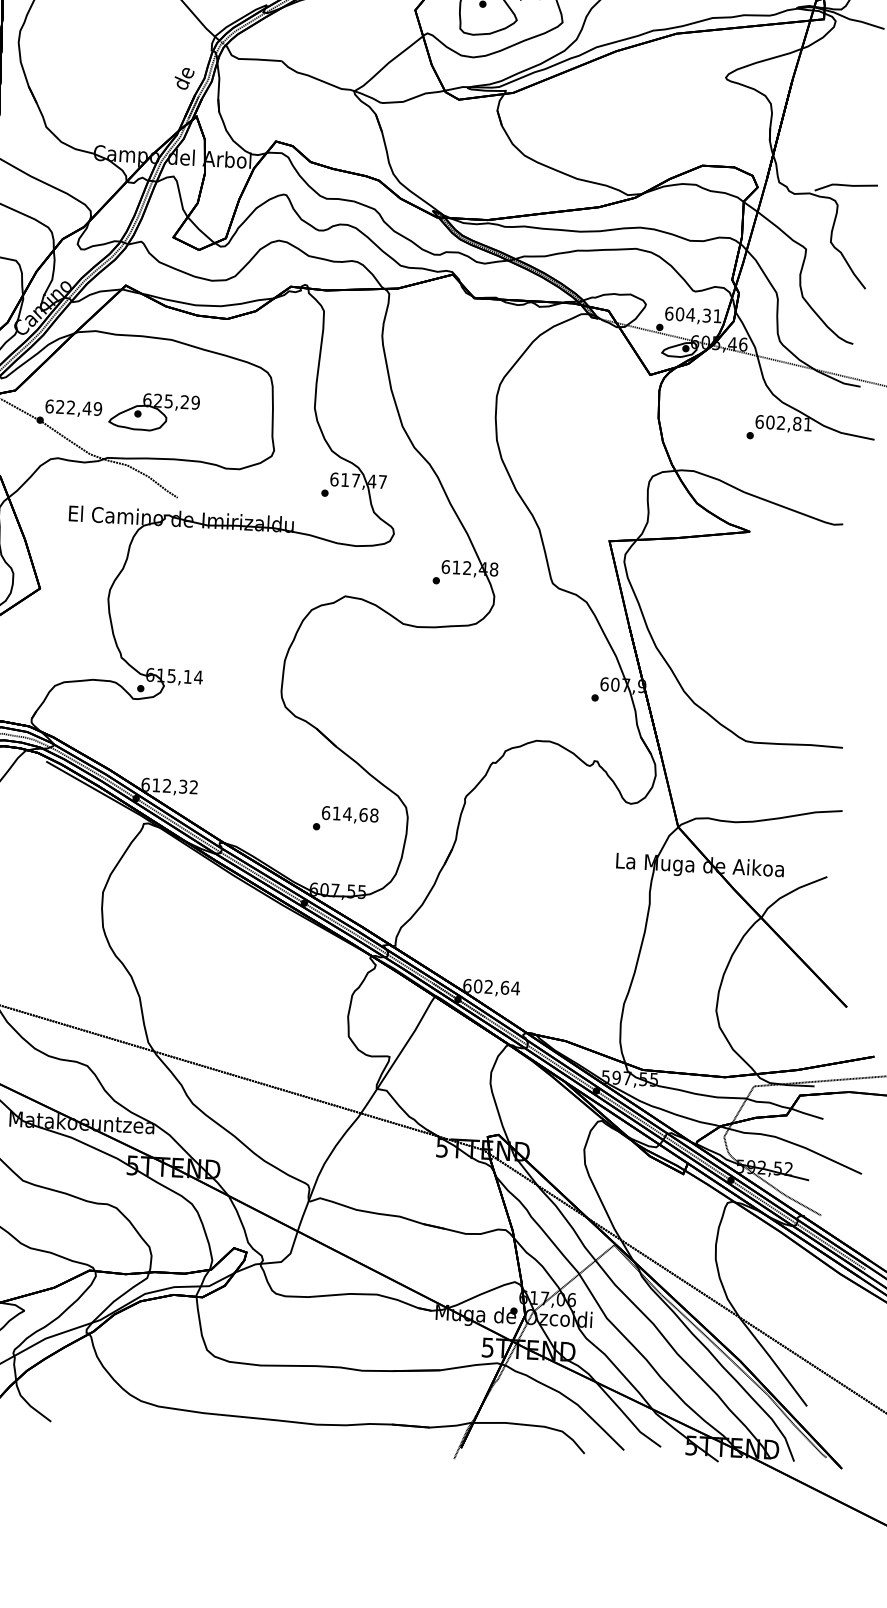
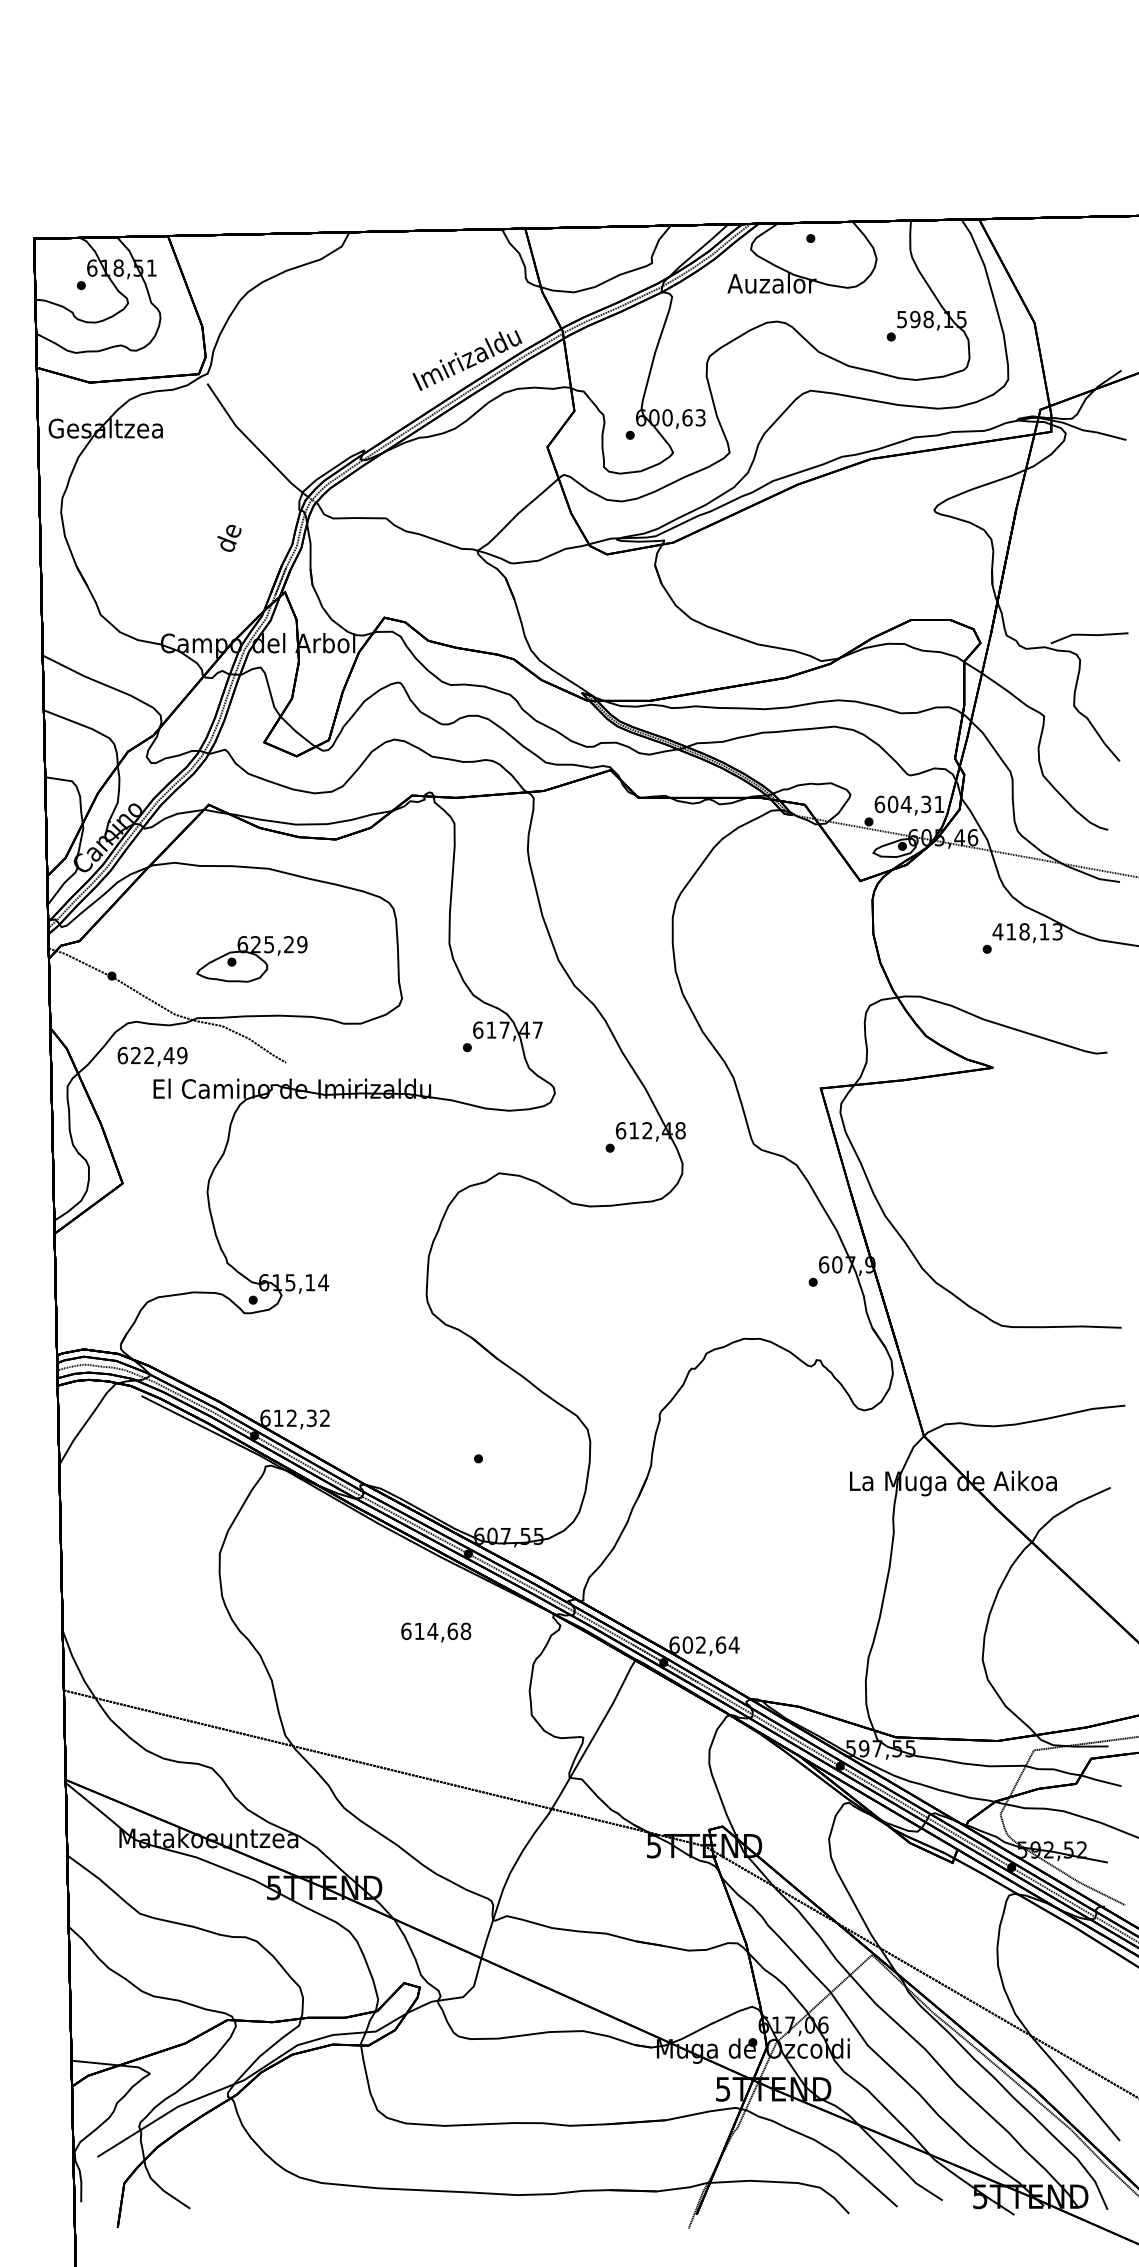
text: (184, 78) -> (229, 538), moved
text: (73, 408) -> (152, 1056), moved
text: (783, 422) -> (1027, 931), 602,81 -> 418,13
text: (350, 815) -> (436, 1632), moved

